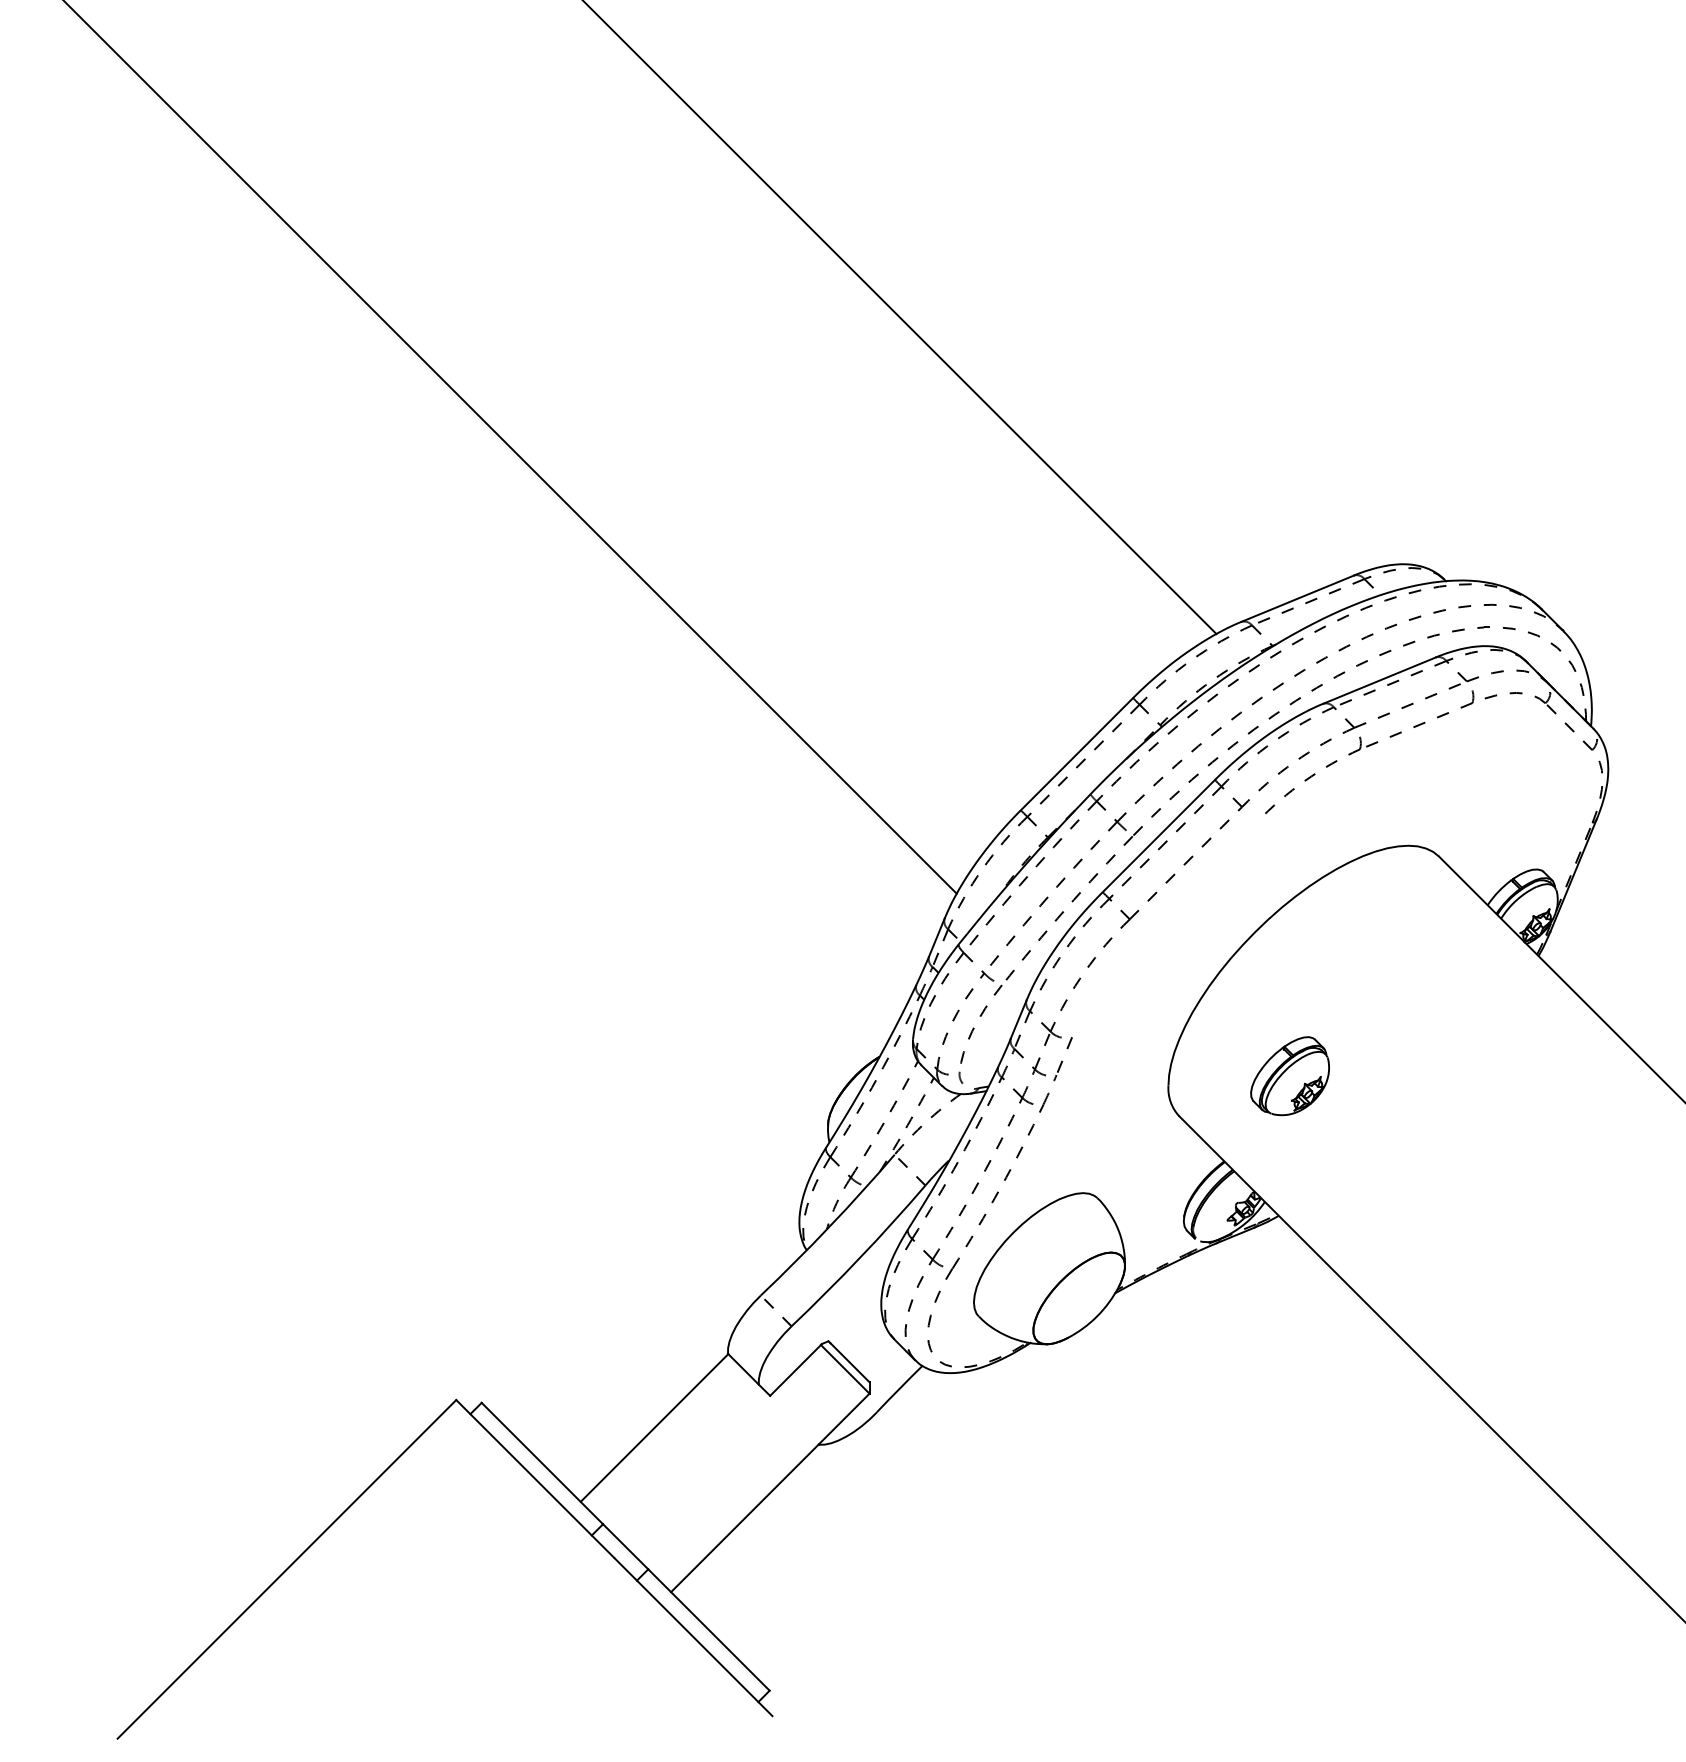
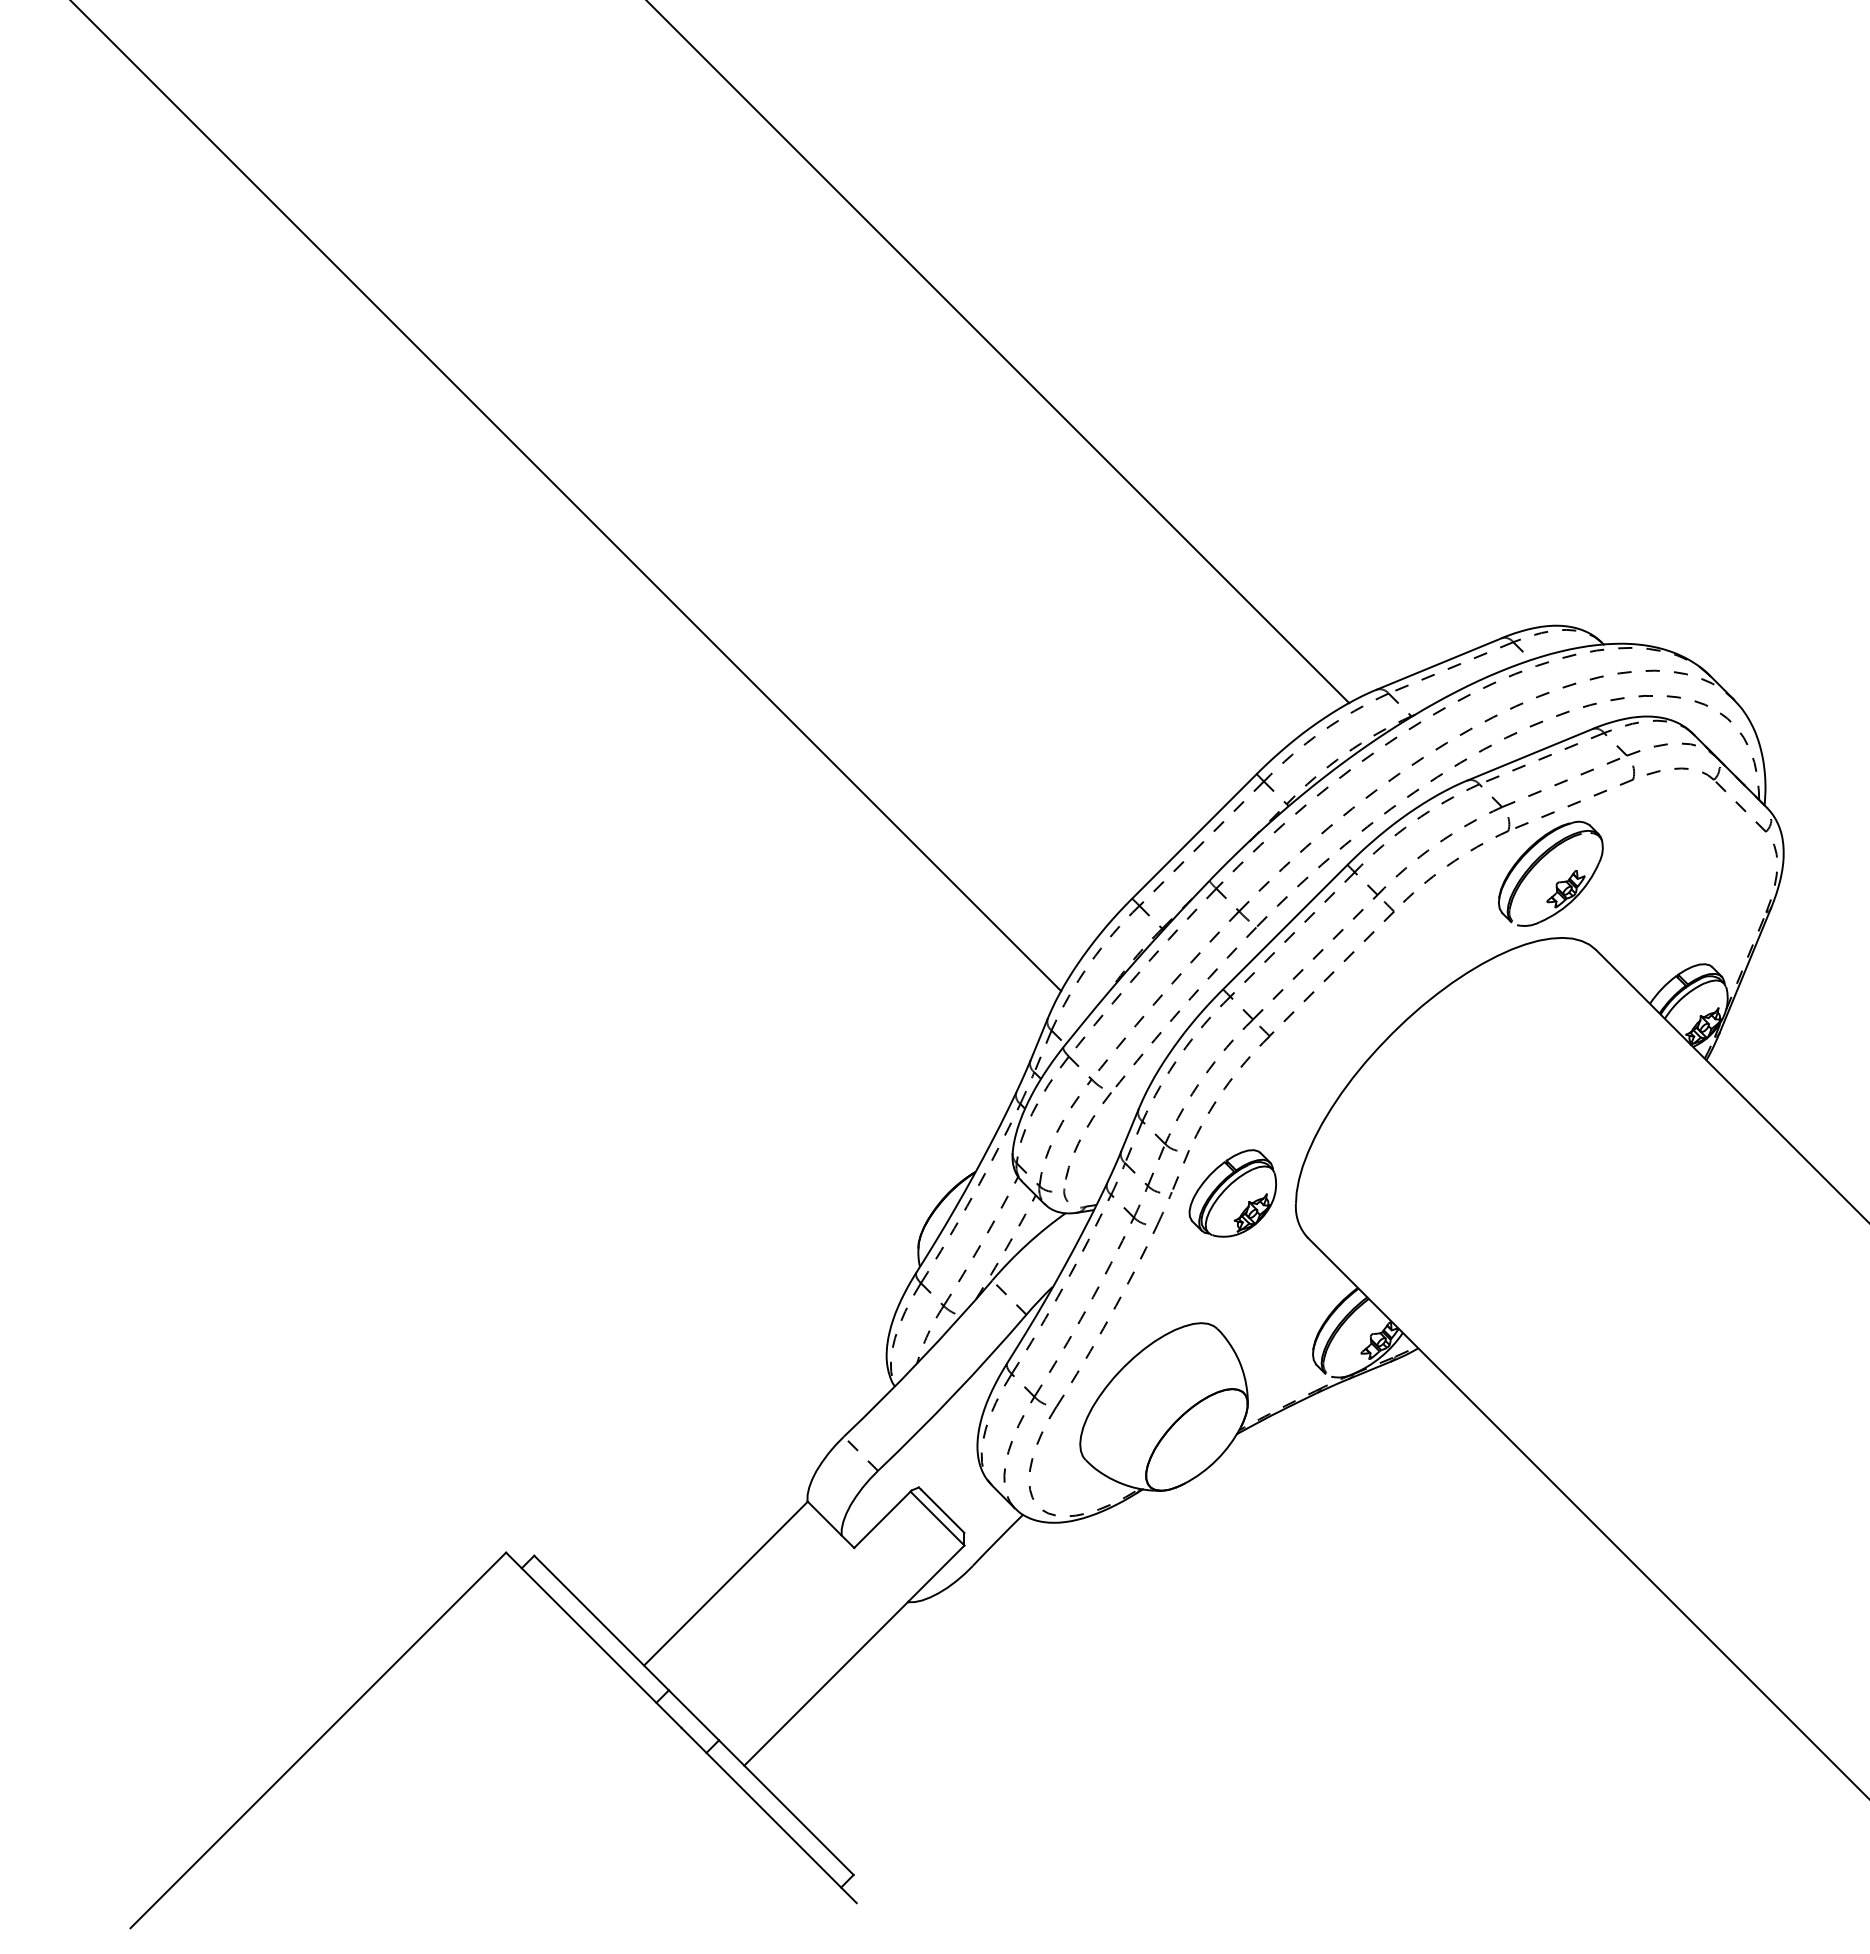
part: (1403, 795) -> (1556, 882), added
part: (1167, 919) -> (1294, 1019), added
part: (1289, 1076) -> (1232, 1193), moved
arc: (926, 1122) -> (1027, 1244), dashed -> solid

